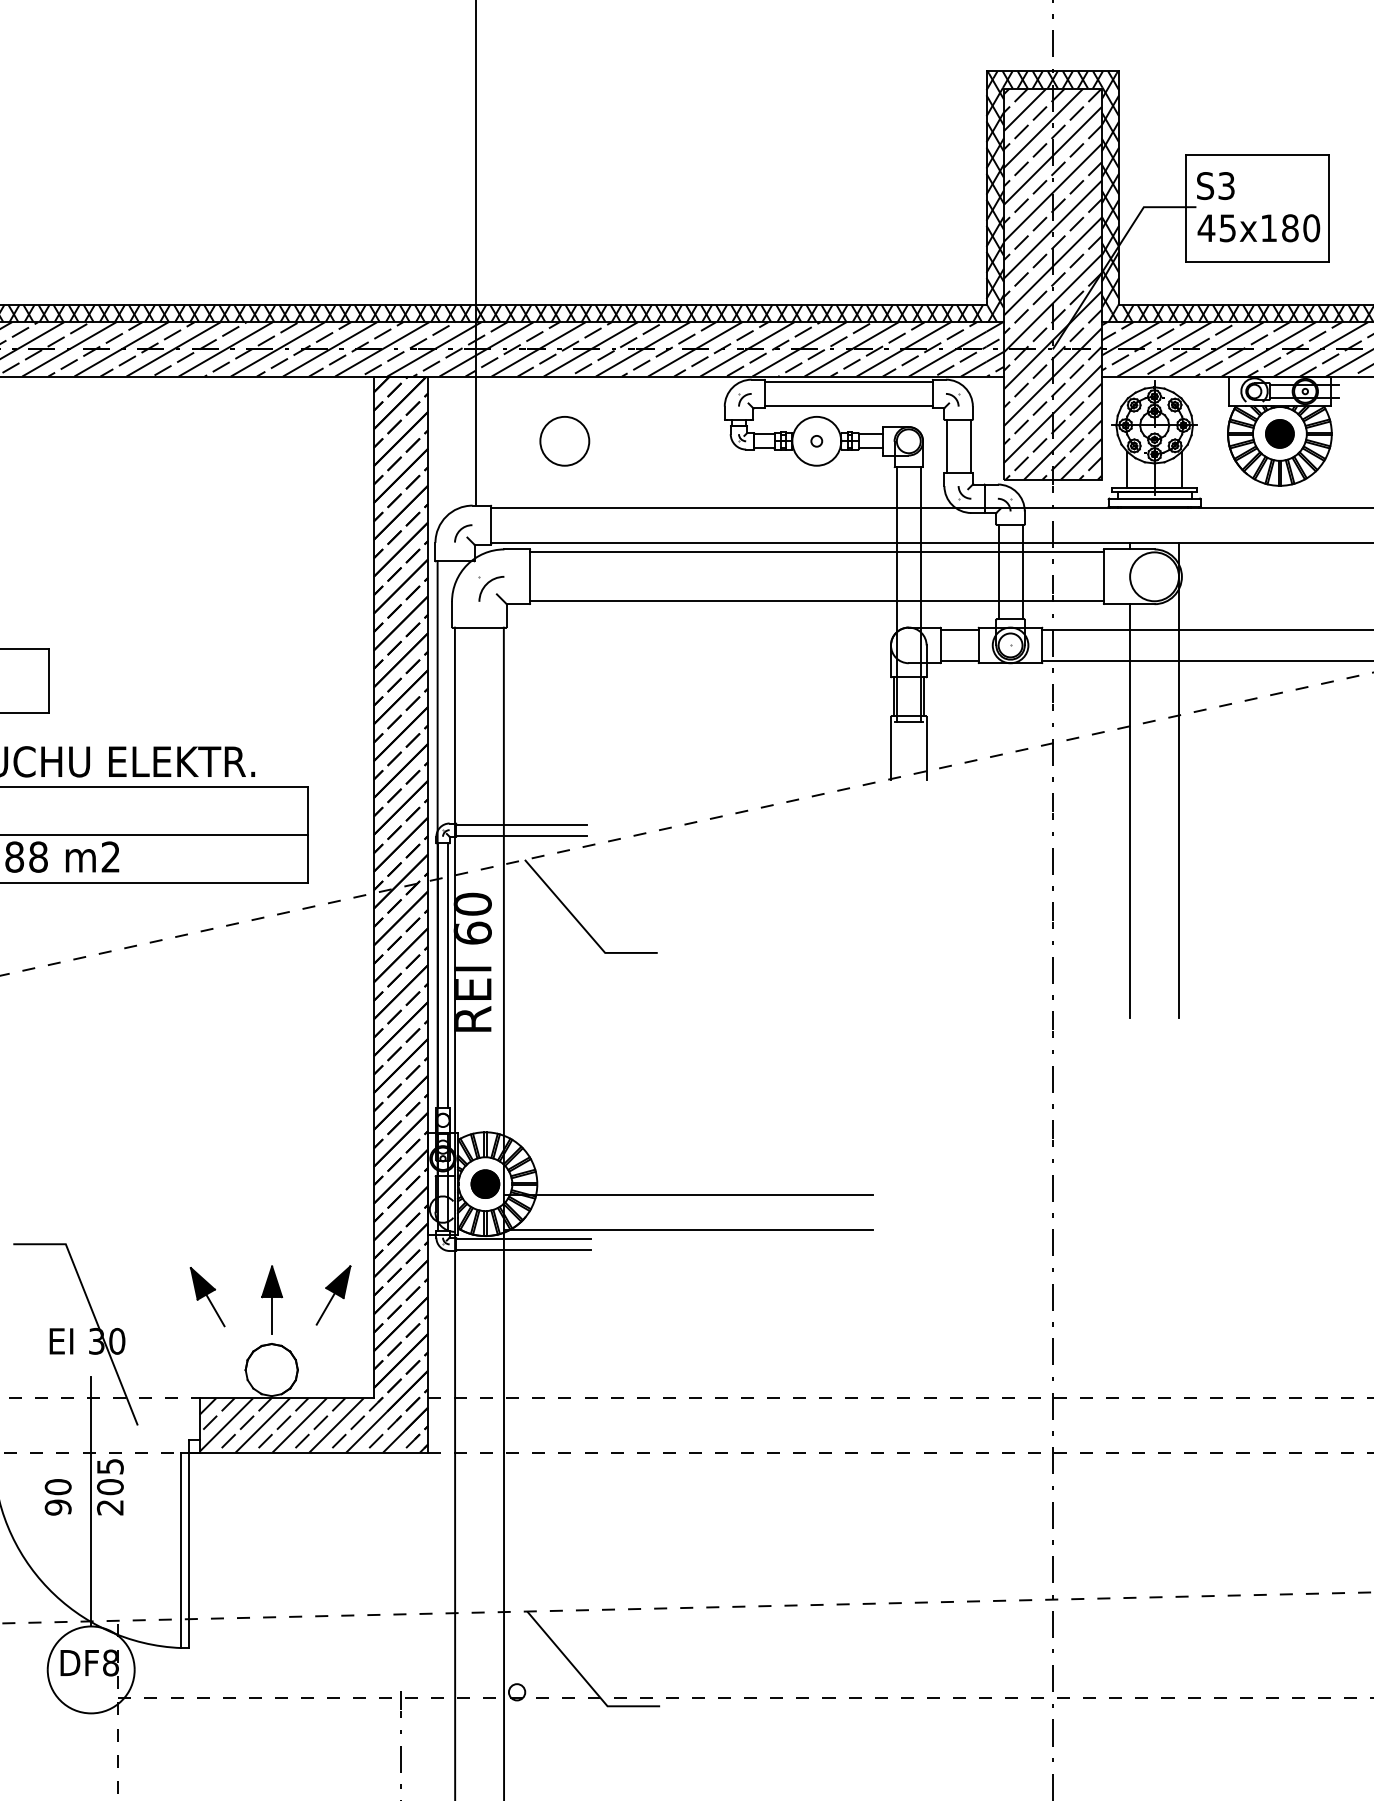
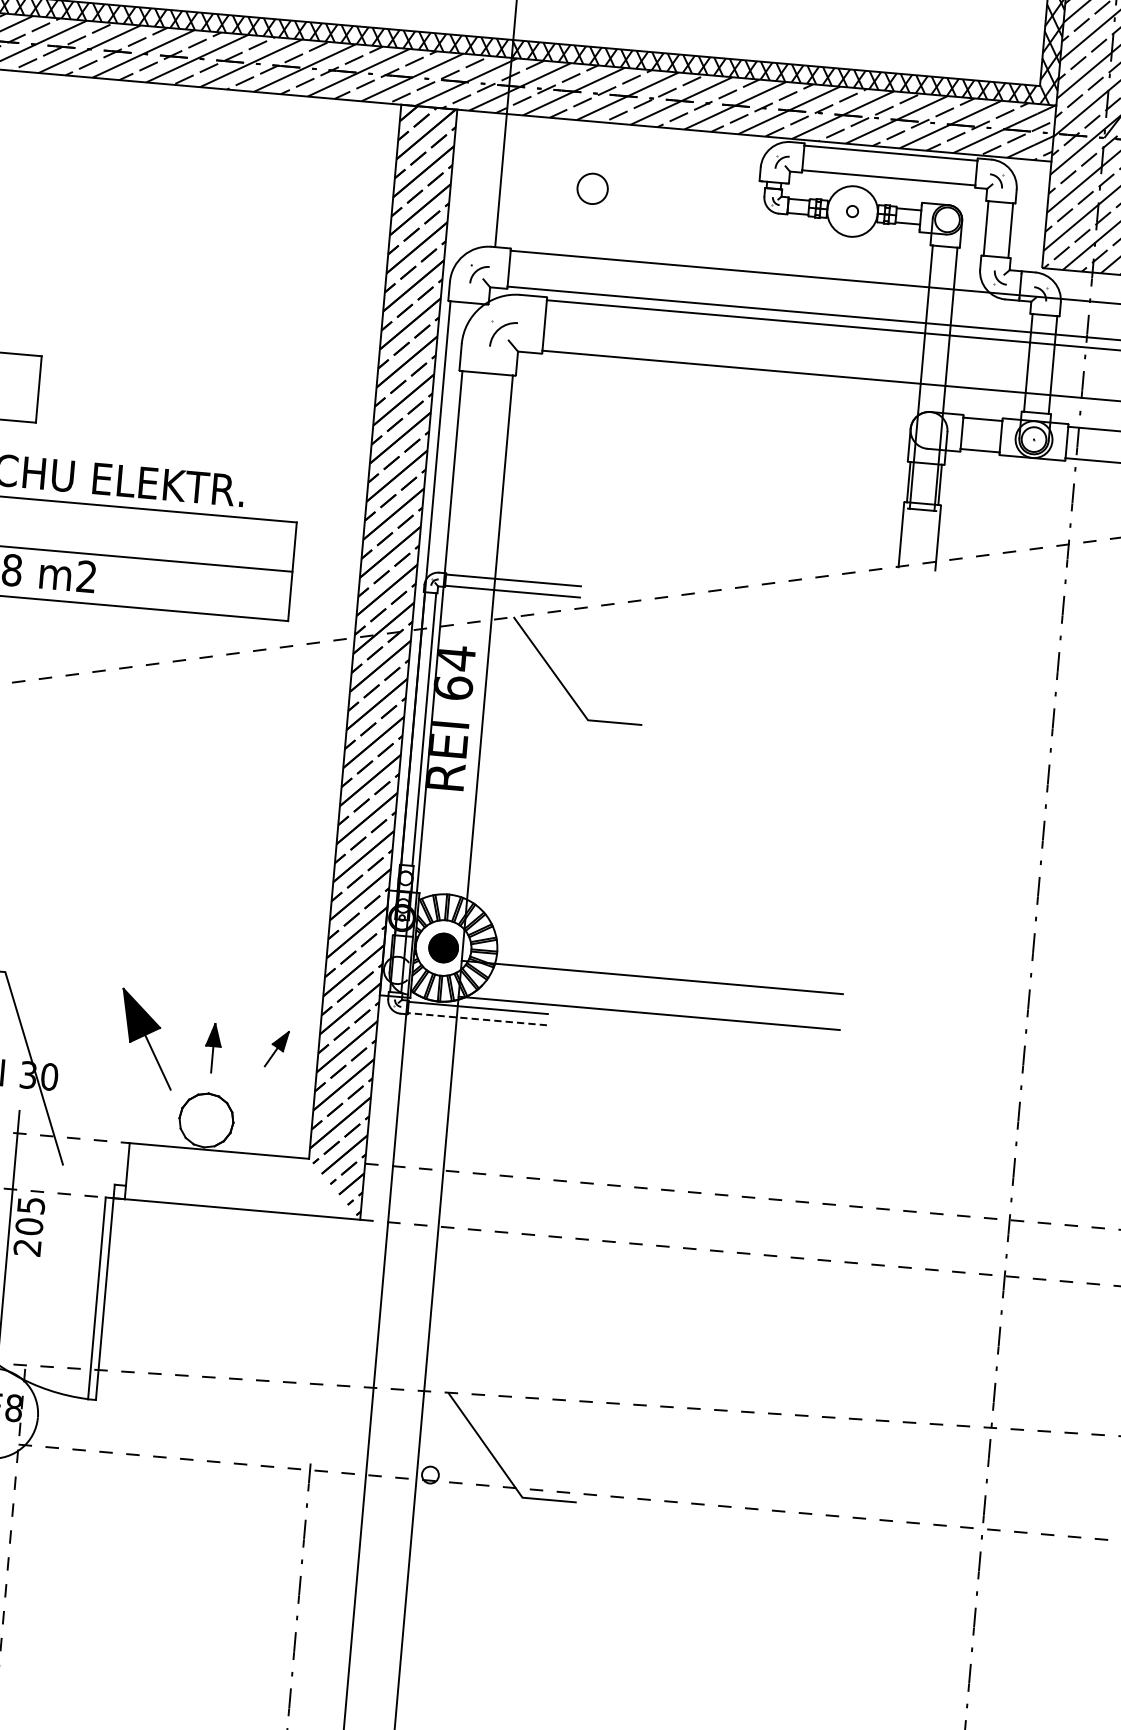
circle: (564, 441) -> (592, 188), size x0.6
text: (472, 904) -> (455, 658), 60 -> 64
line: (523, 1249) -> (477, 1018), solid -> dashed
part: (333, 1295) -> (276, 1049), size x0.6
part: (207, 1297) -> (146, 1039), size x1.6
part: (272, 1299) -> (213, 1047), size x0.7
hatch: (311, 1425) -> (242, 1181), removed

